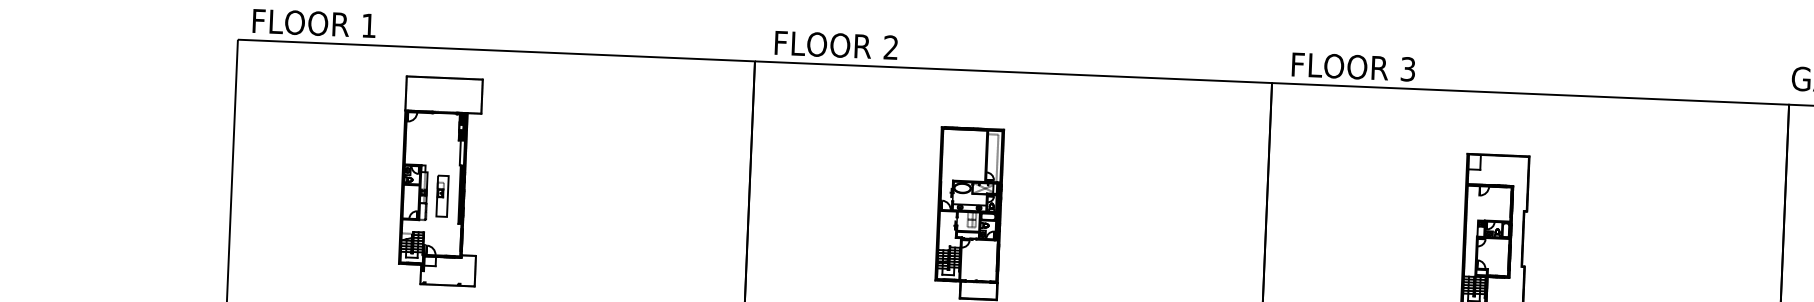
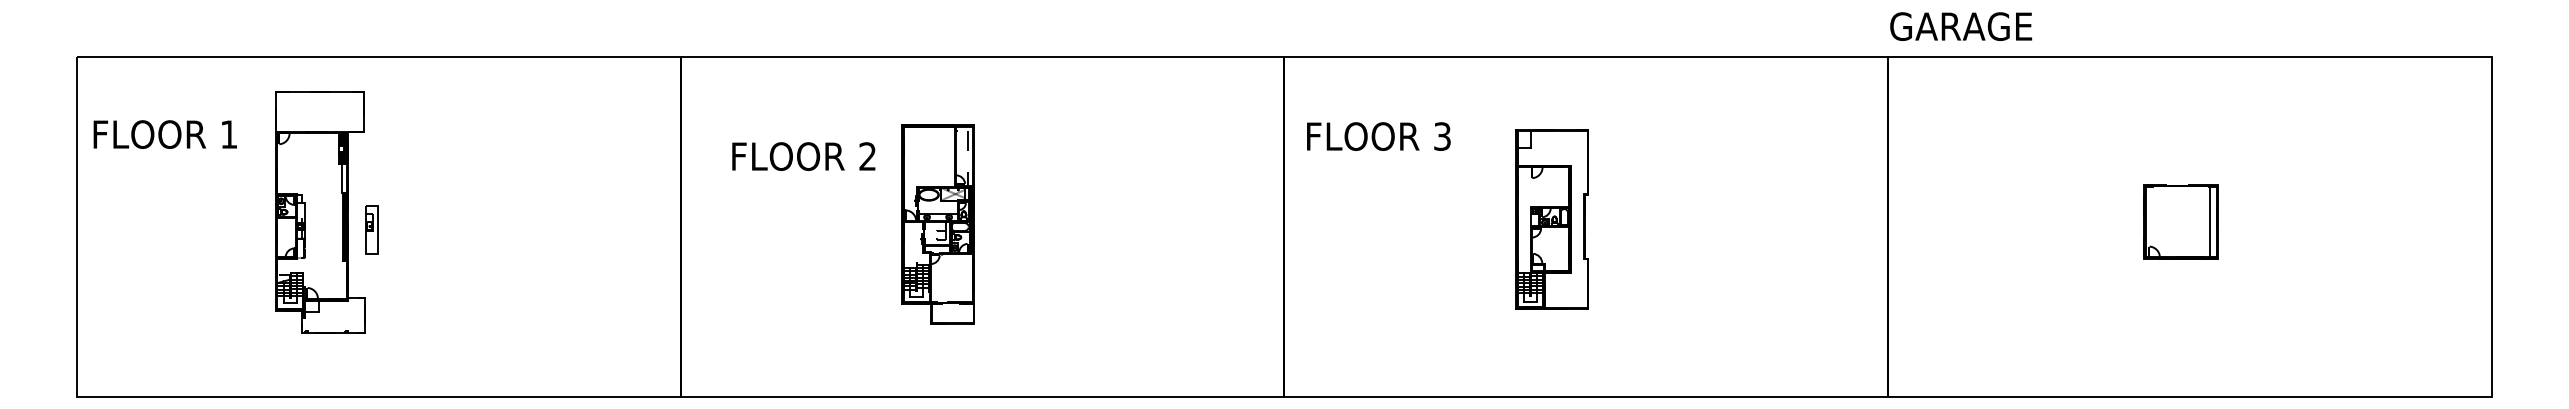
text: (313, 23) -> (164, 134), moved
text: (836, 45) -> (803, 156), moved
text: (1353, 66) -> (1378, 136), moved
part: (441, 196) -> (371, 229), moved

